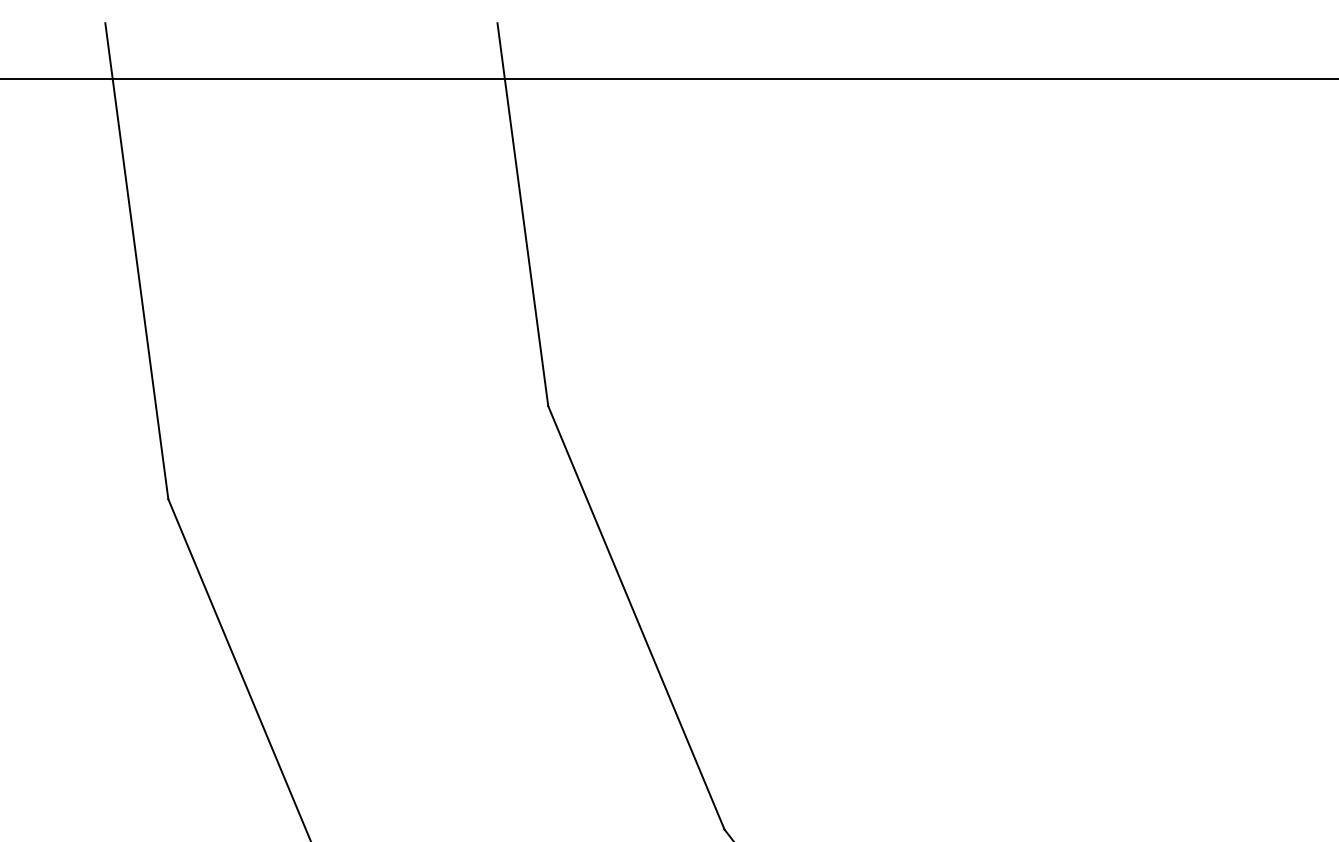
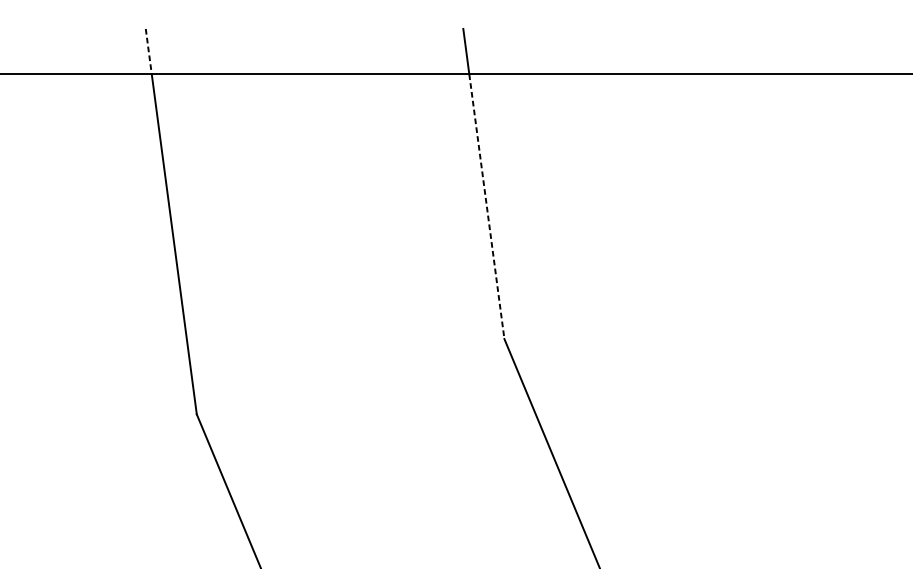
line: (109, 51) -> (149, 51), solid -> dashed
line: (526, 242) -> (486, 206), solid -> dashed

